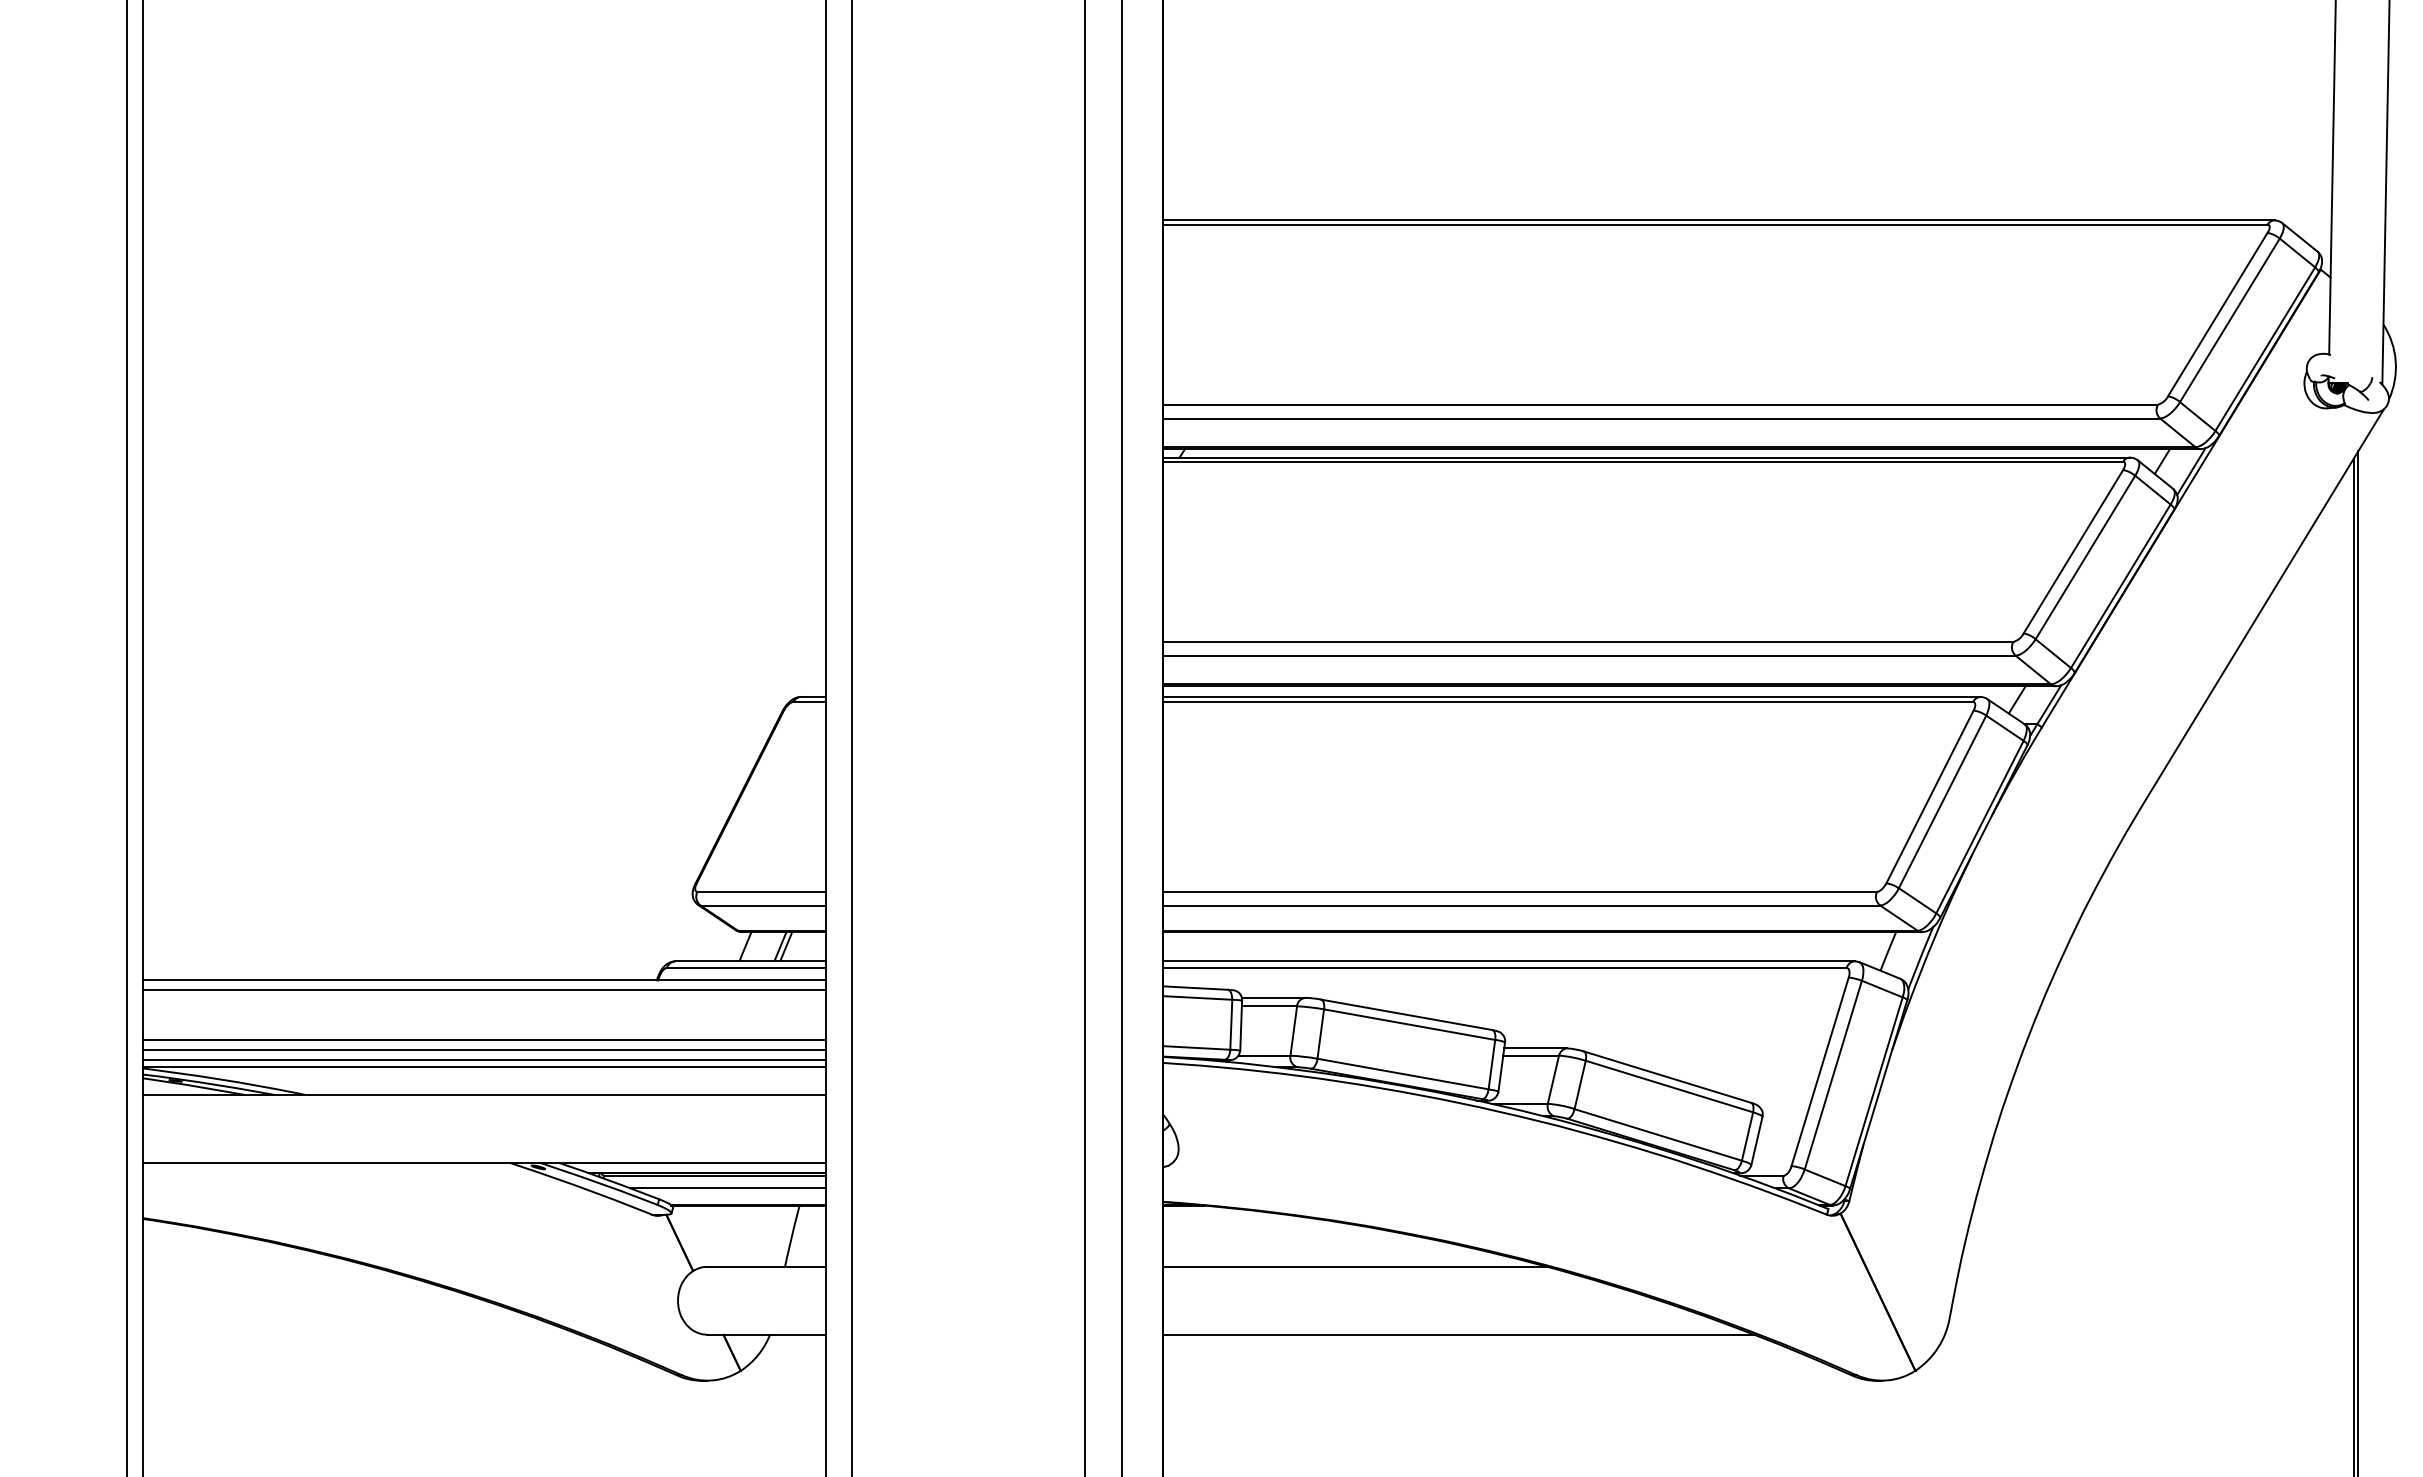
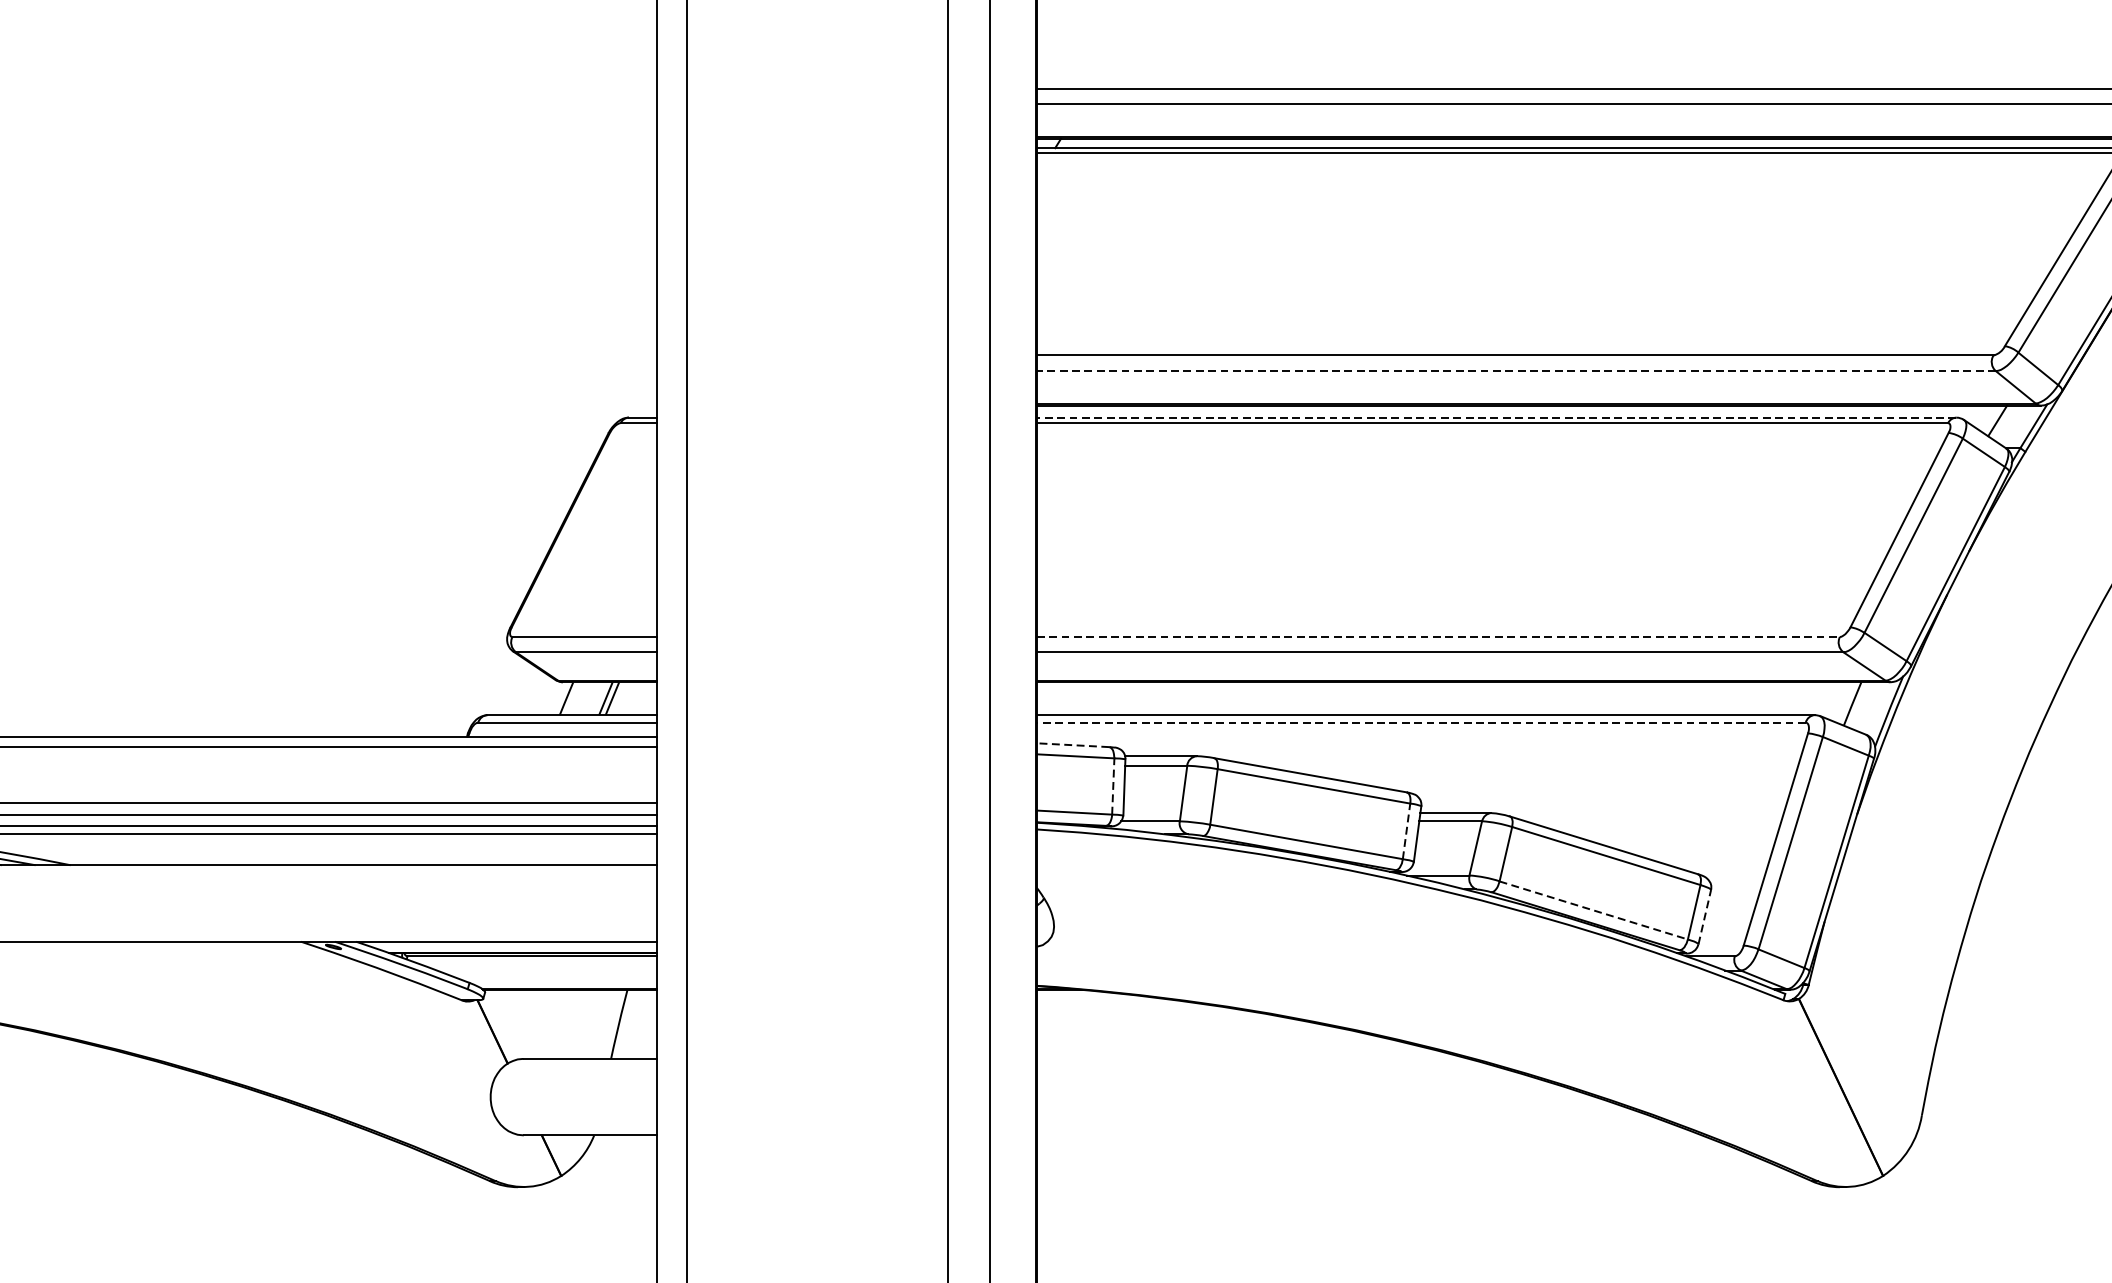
line: (1588, 655) -> (1515, 370), solid -> dashed
line: (1571, 696) -> (1496, 417), solid -> dashed
line: (1520, 891) -> (1438, 636), solid -> dashed
line: (1505, 967) -> (1421, 722), solid -> dashed
line: (1195, 988) -> (1072, 745), solid -> dashed
line: (1231, 1024) -> (1113, 786), solid -> dashed
line: (1491, 1064) -> (1406, 831), solid -> dashed
line: (1658, 1134) -> (1594, 909), solid -> dashed
line: (1756, 1140) -> (1704, 916), solid -> dashed
line: (728, 1188) -> (547, 970), removed
line: (1355, 1266) -> (1253, 1058), removed
line: (1458, 1334) -> (1368, 1135), removed

